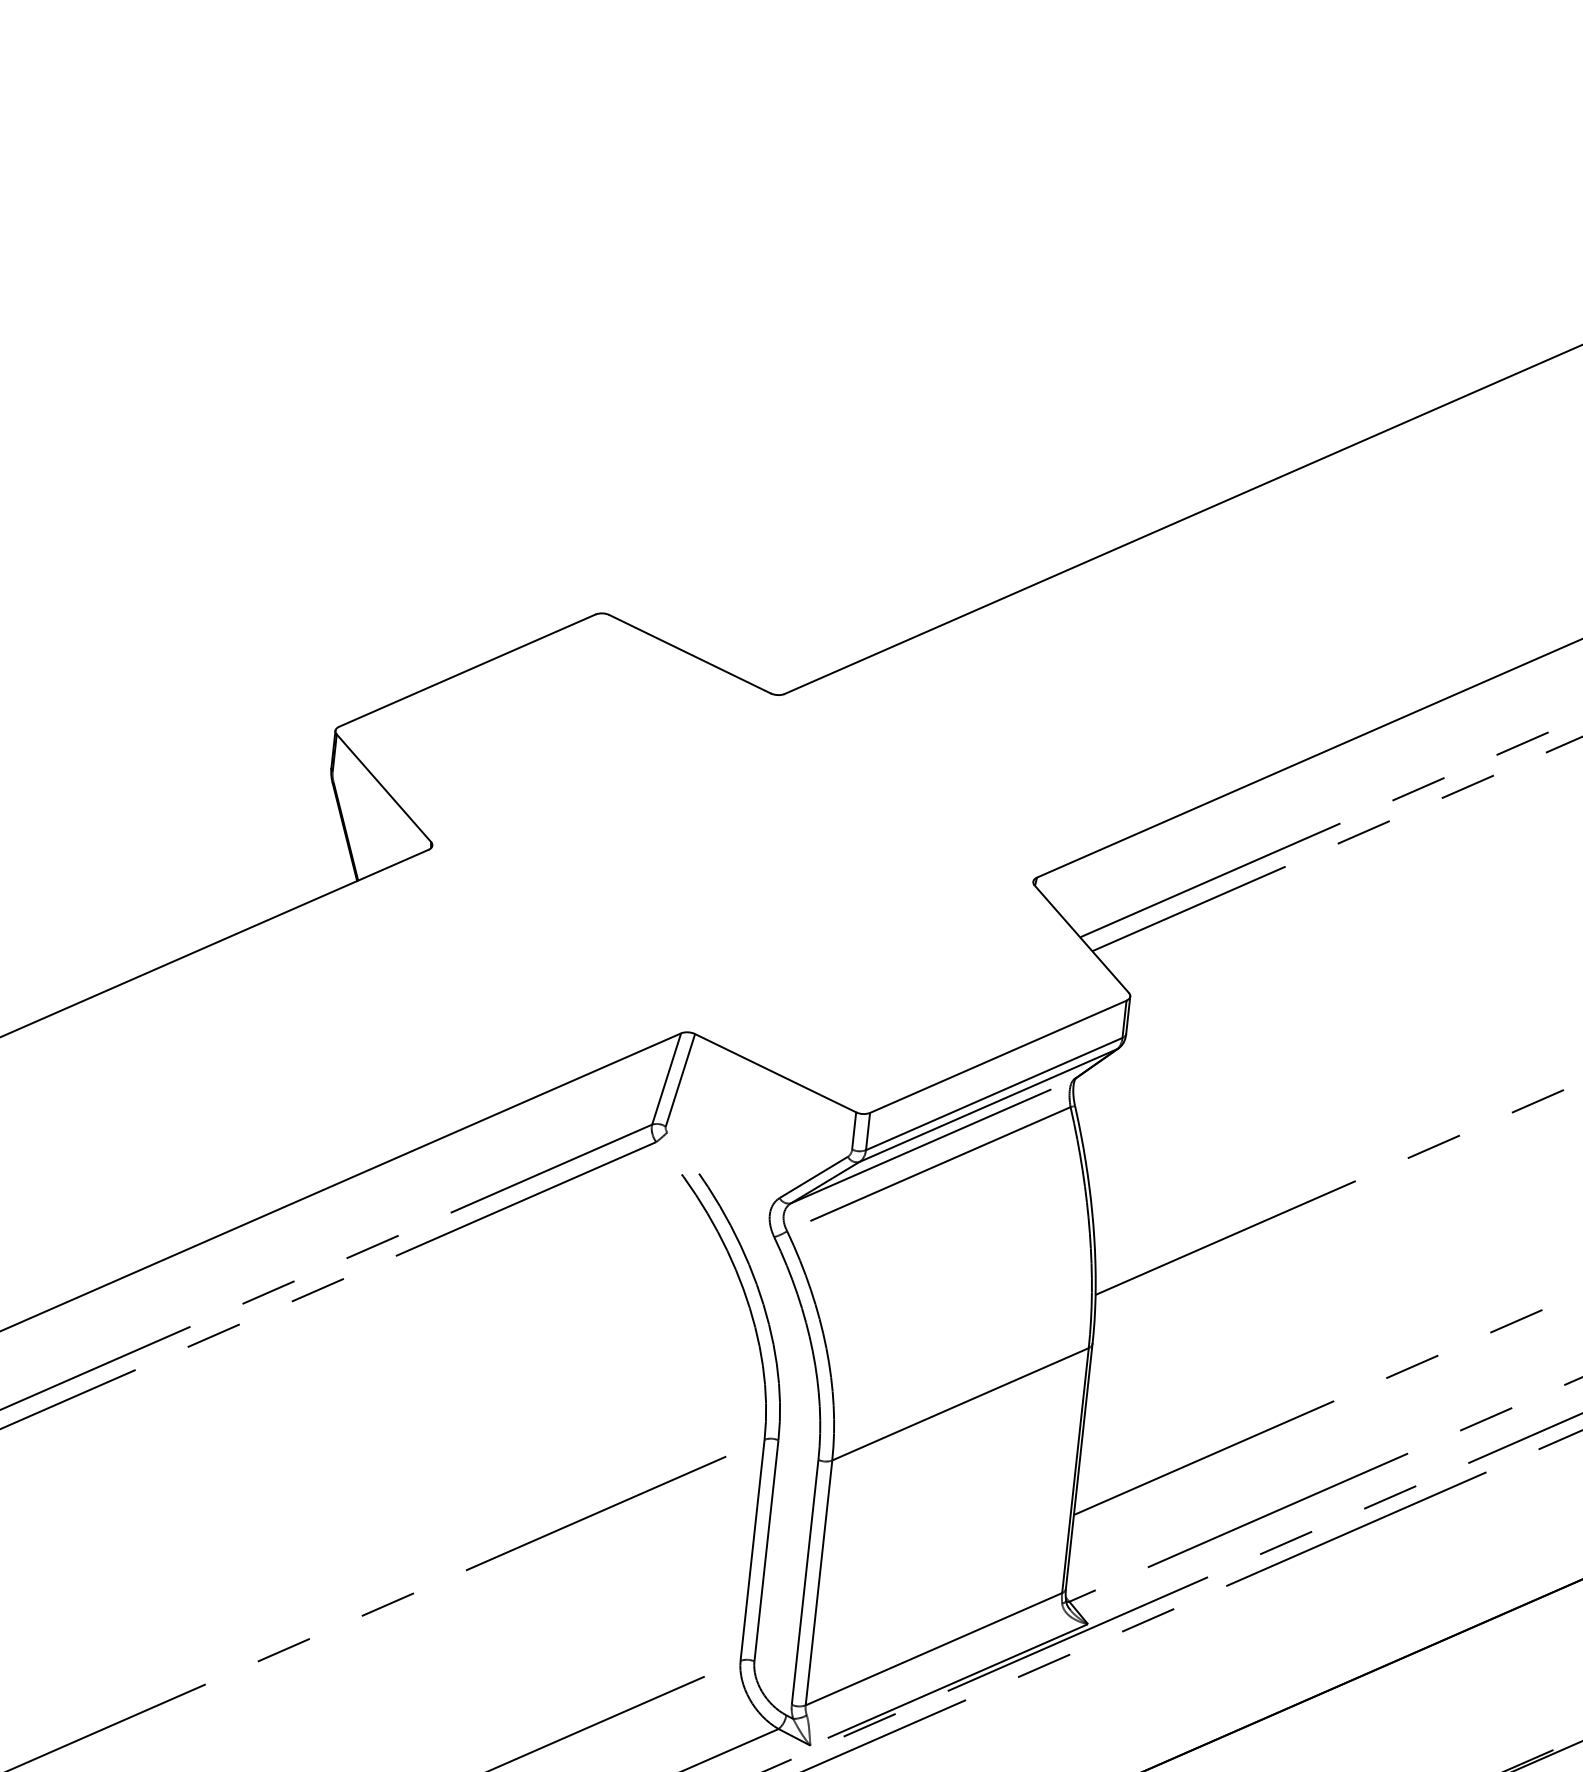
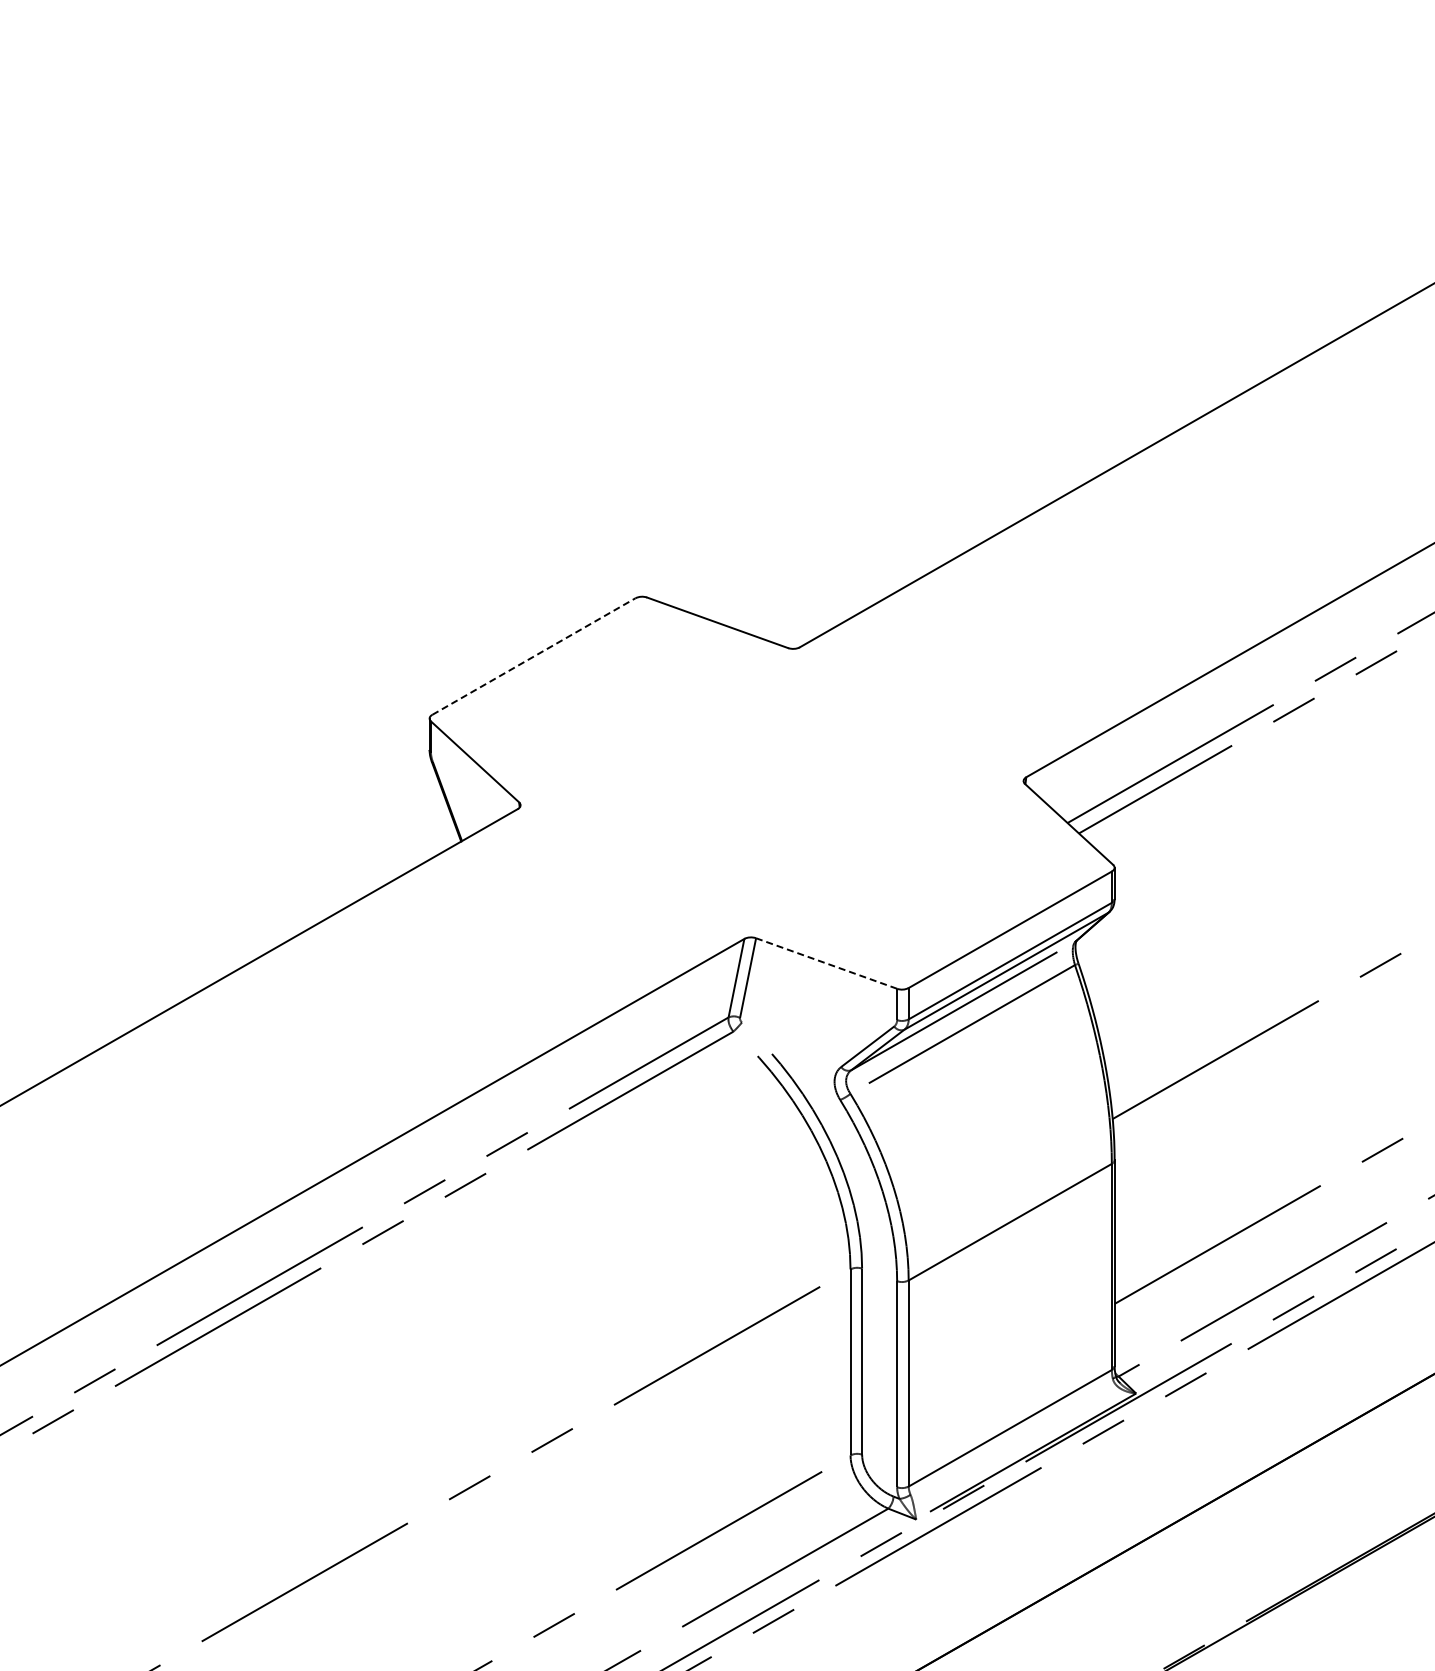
line: (468, 670) -> (534, 656), solid -> dashed
line: (775, 1073) -> (826, 963), solid -> dashed

